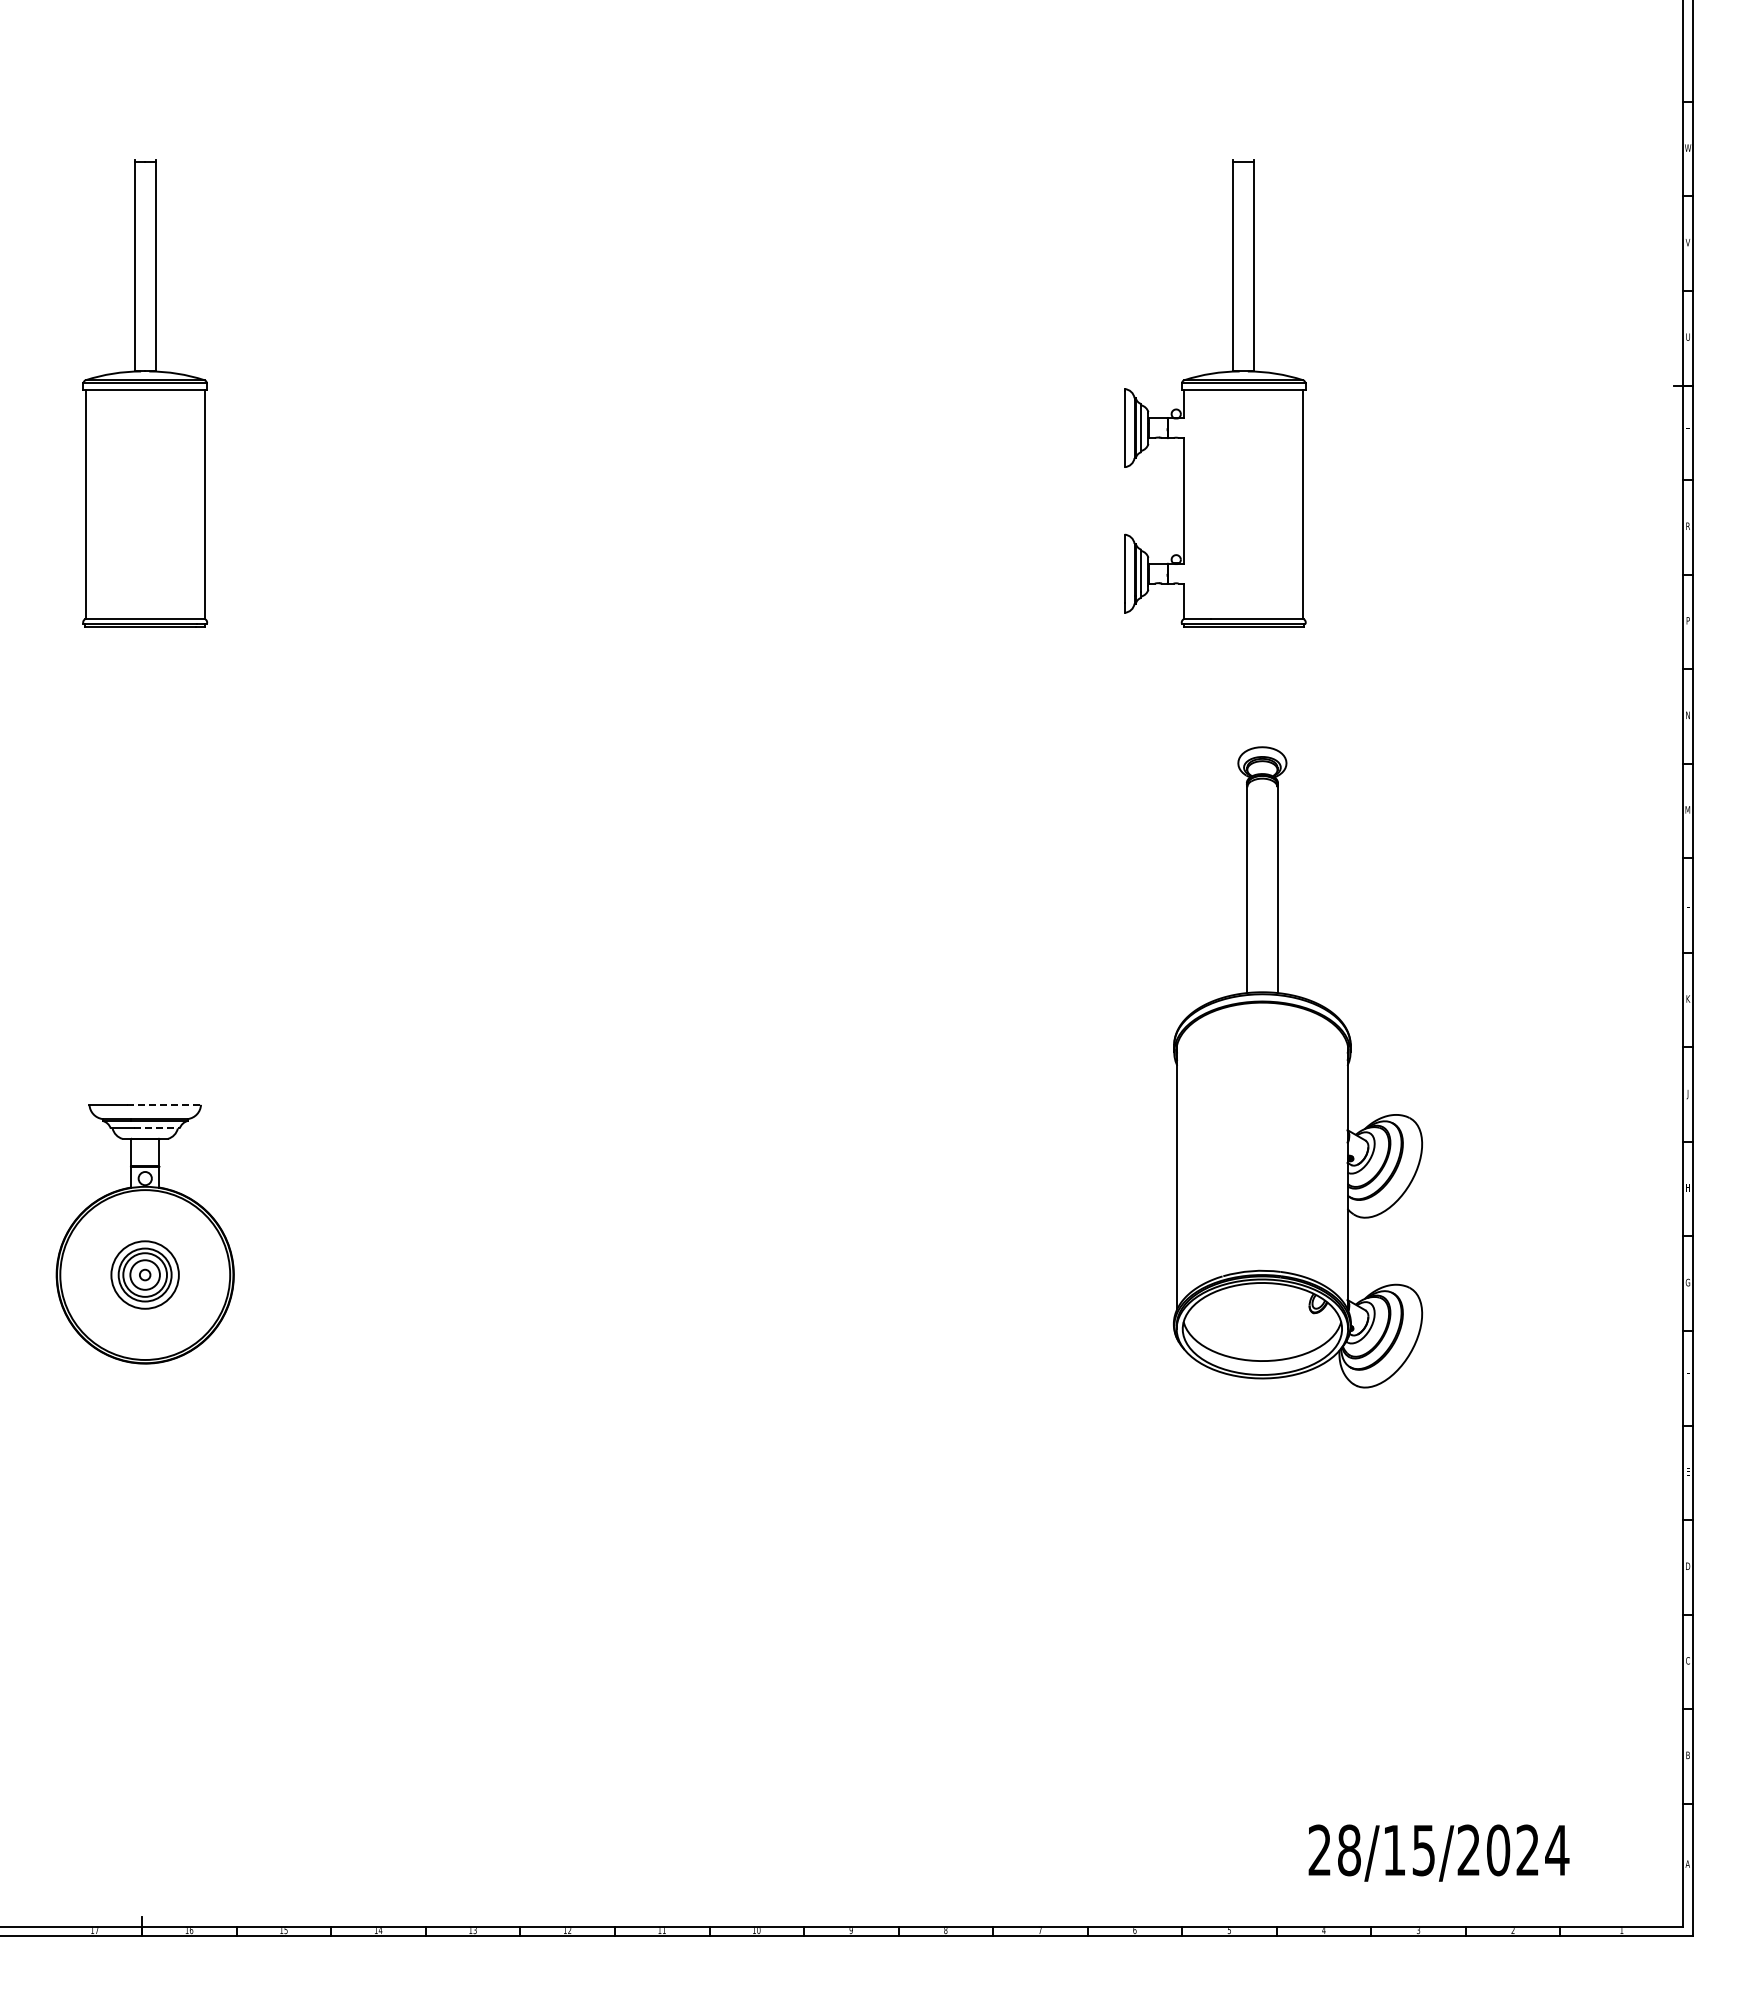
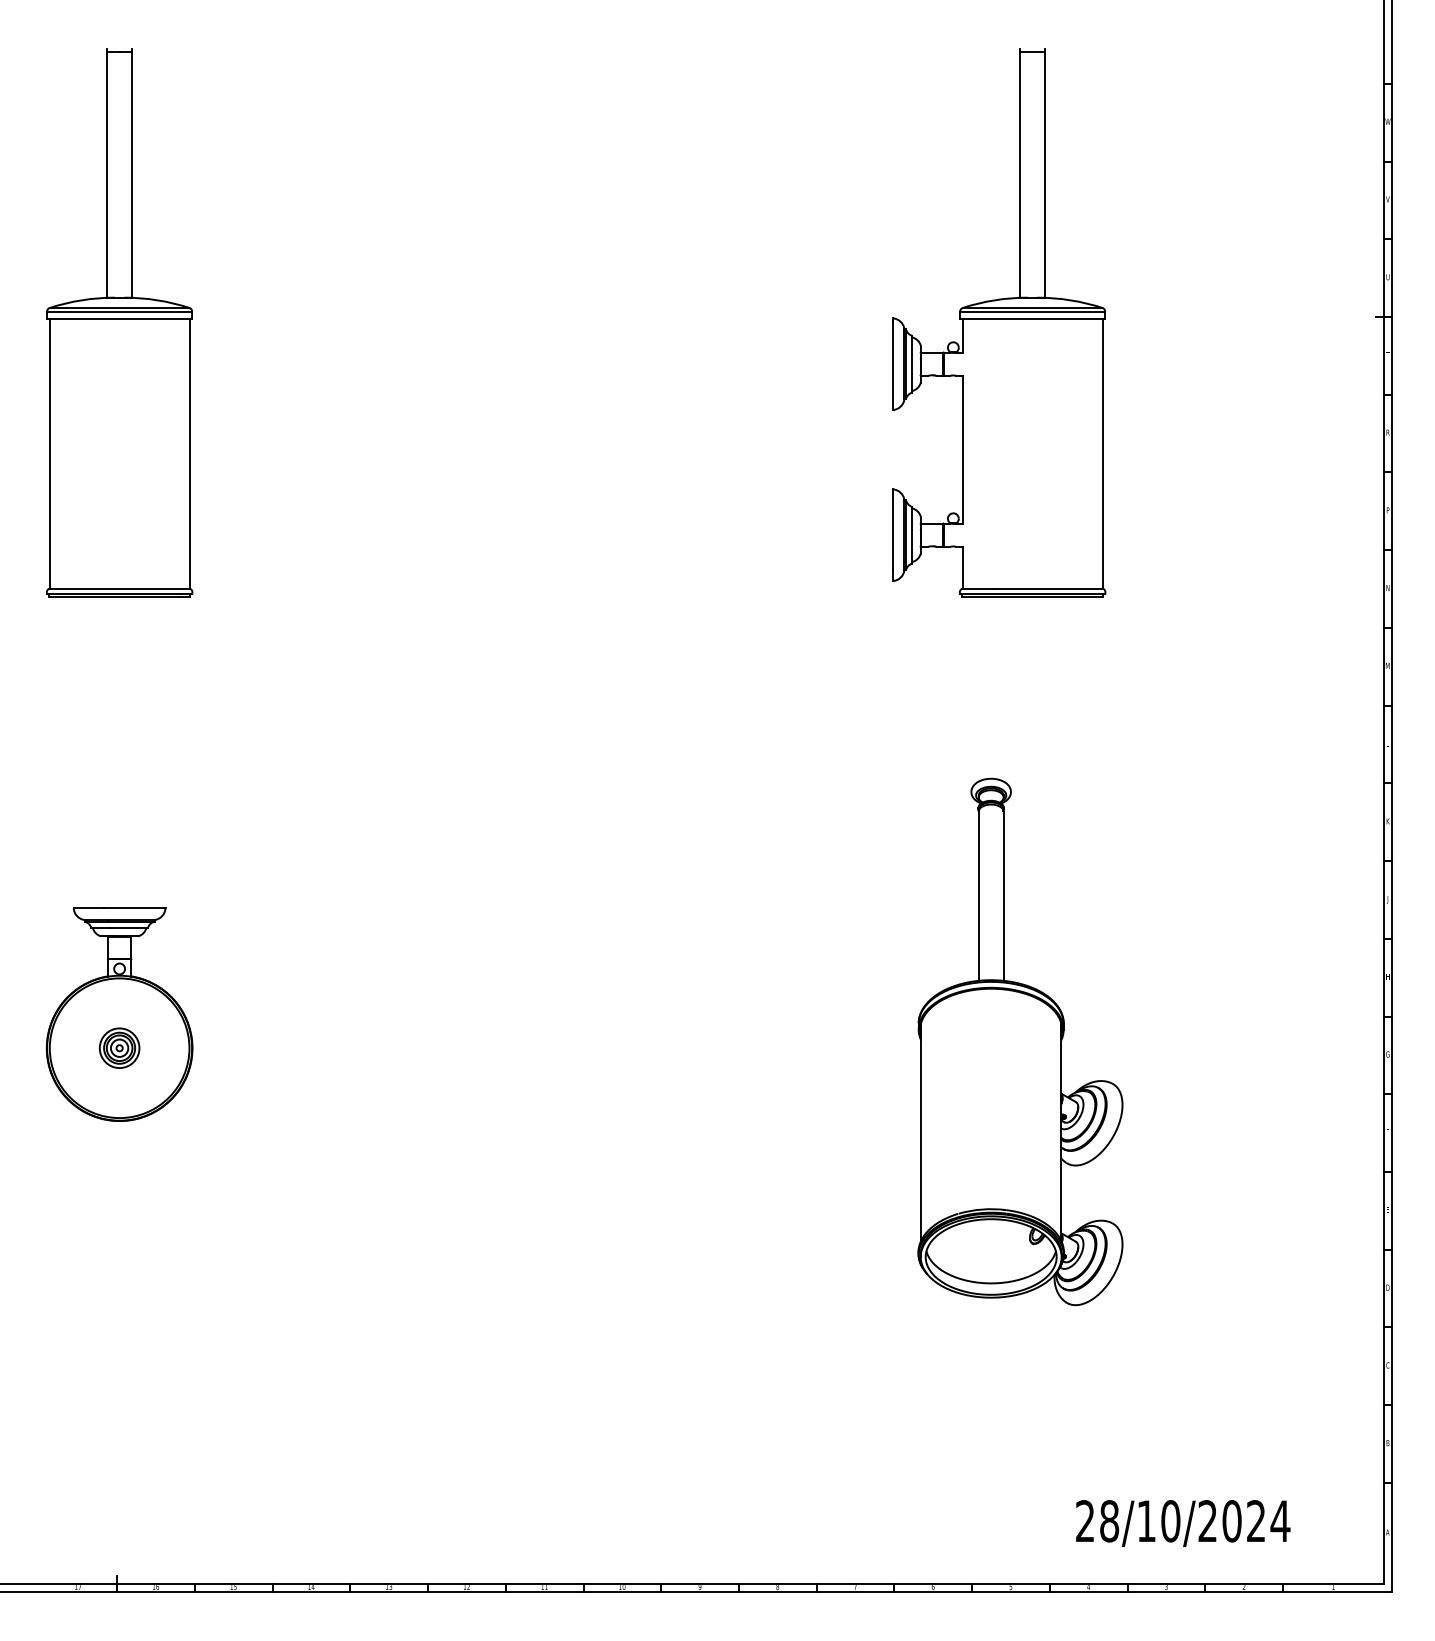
part: (144, 393) -> (119, 323), size x1.43
part: (1215, 393) -> (999, 323), size x1.43
part: (1298, 1067) -> (1020, 1042), moved
line: (164, 1104) -> (135, 908), dashed -> solid
line: (156, 1128) -> (128, 927), dashed -> solid
part: (145, 1274) -> (119, 1047), size x0.71
text: (1423, 1850) -> (1170, 1521), 28/15/2024 -> 28/10/2024

